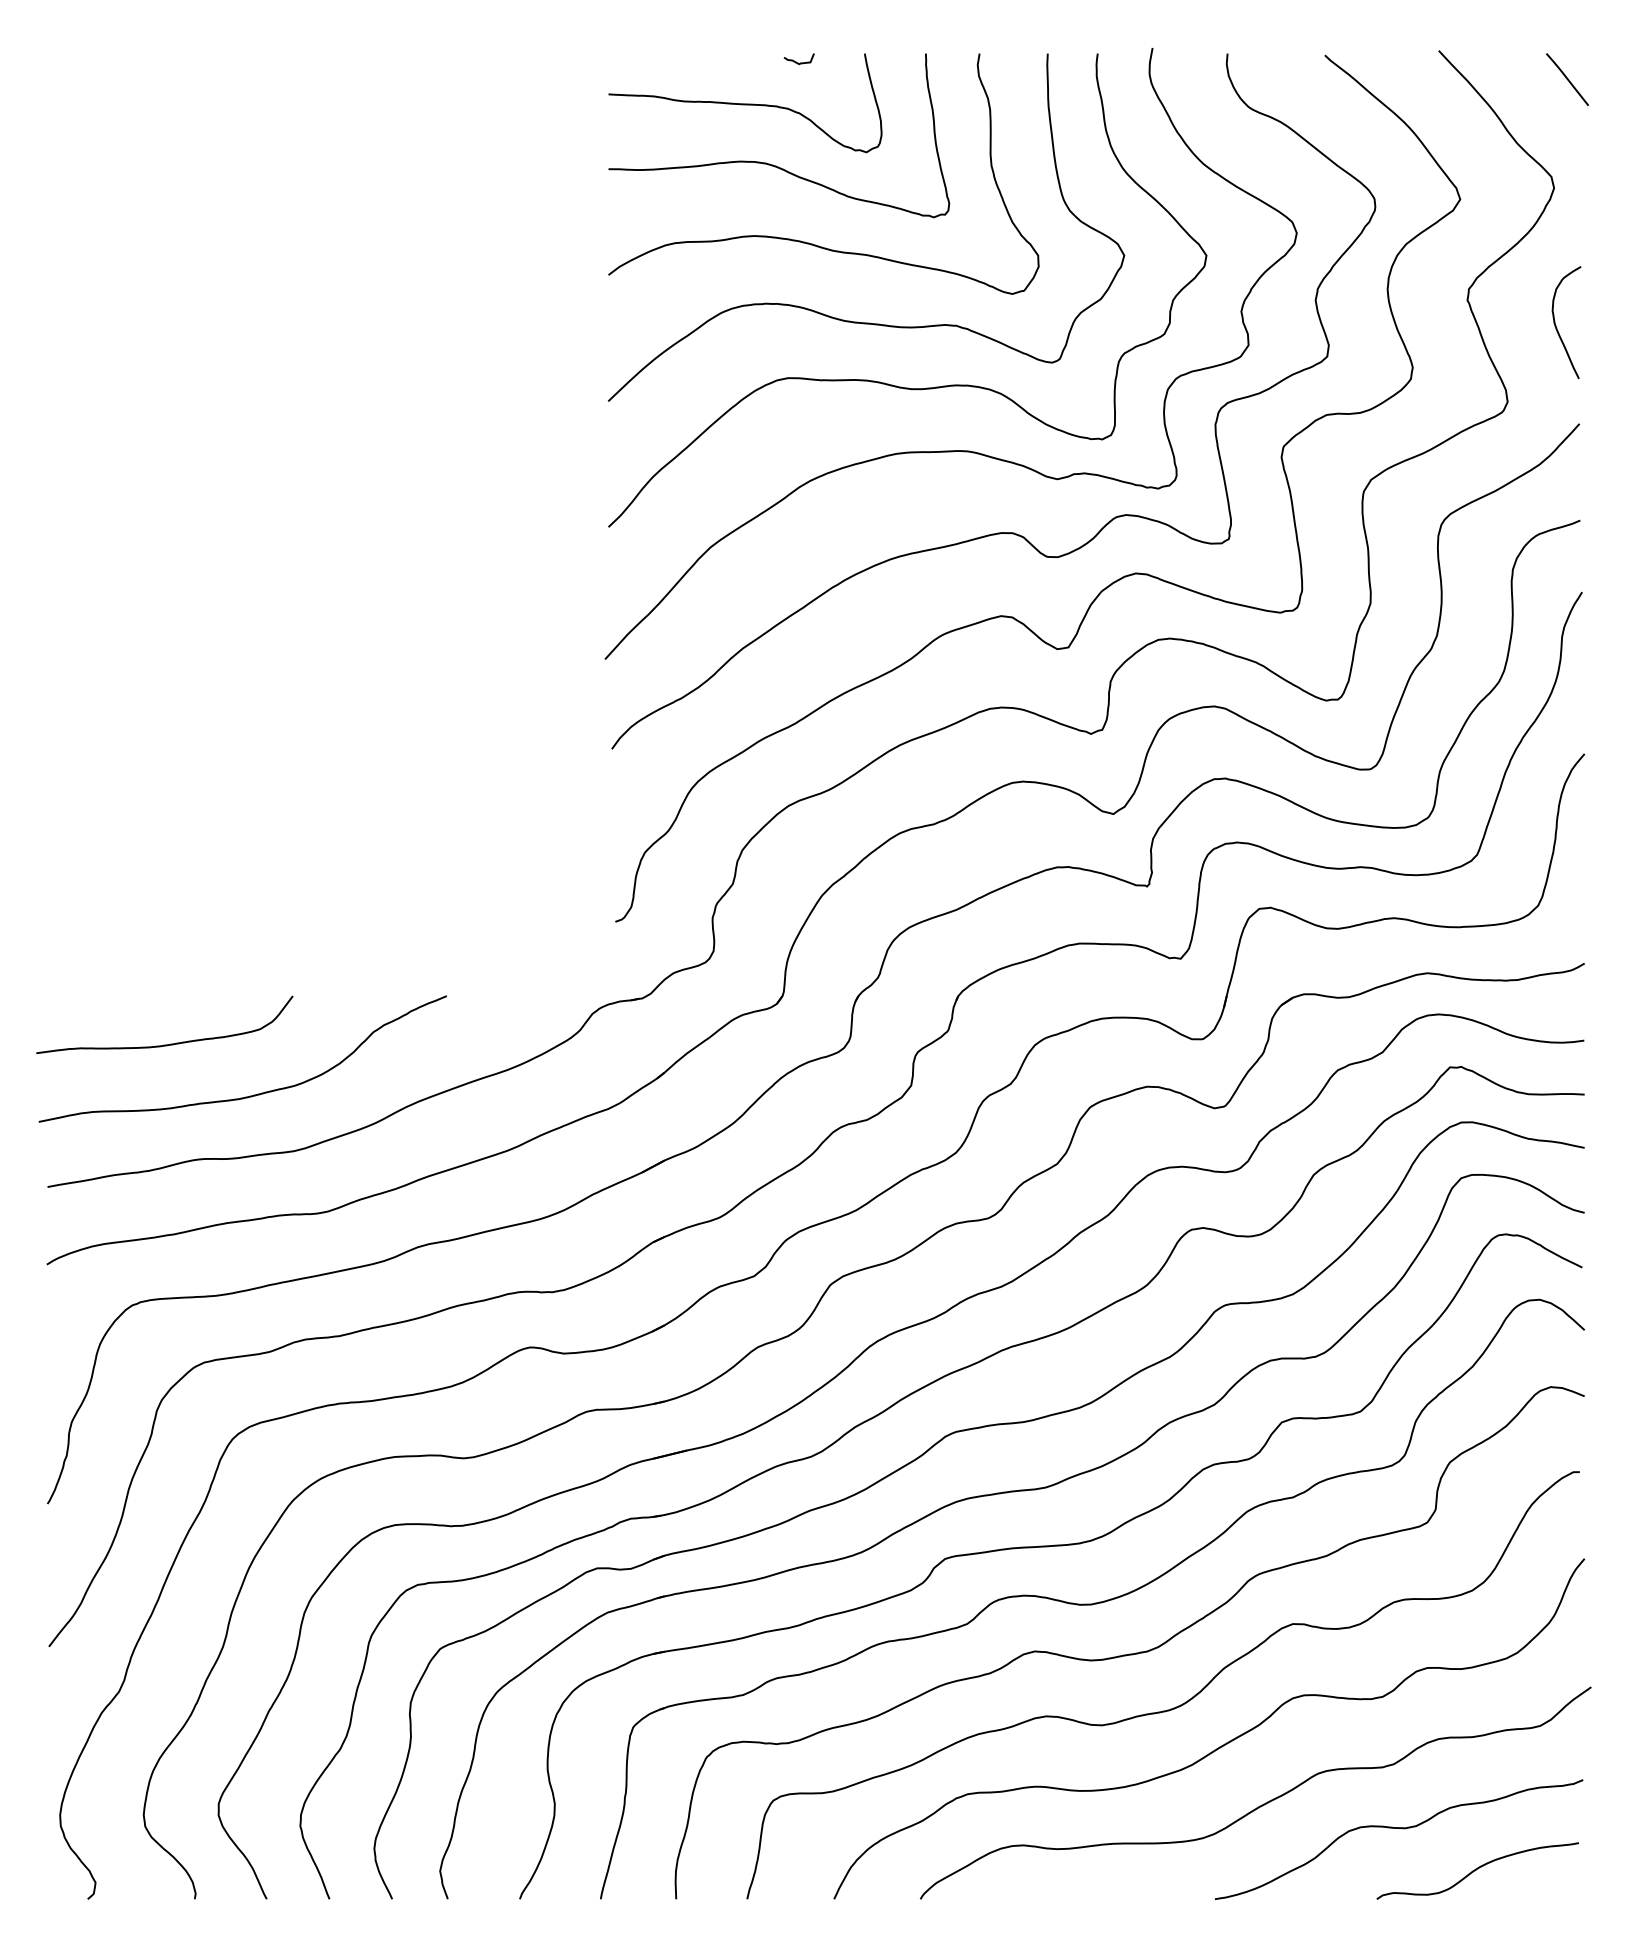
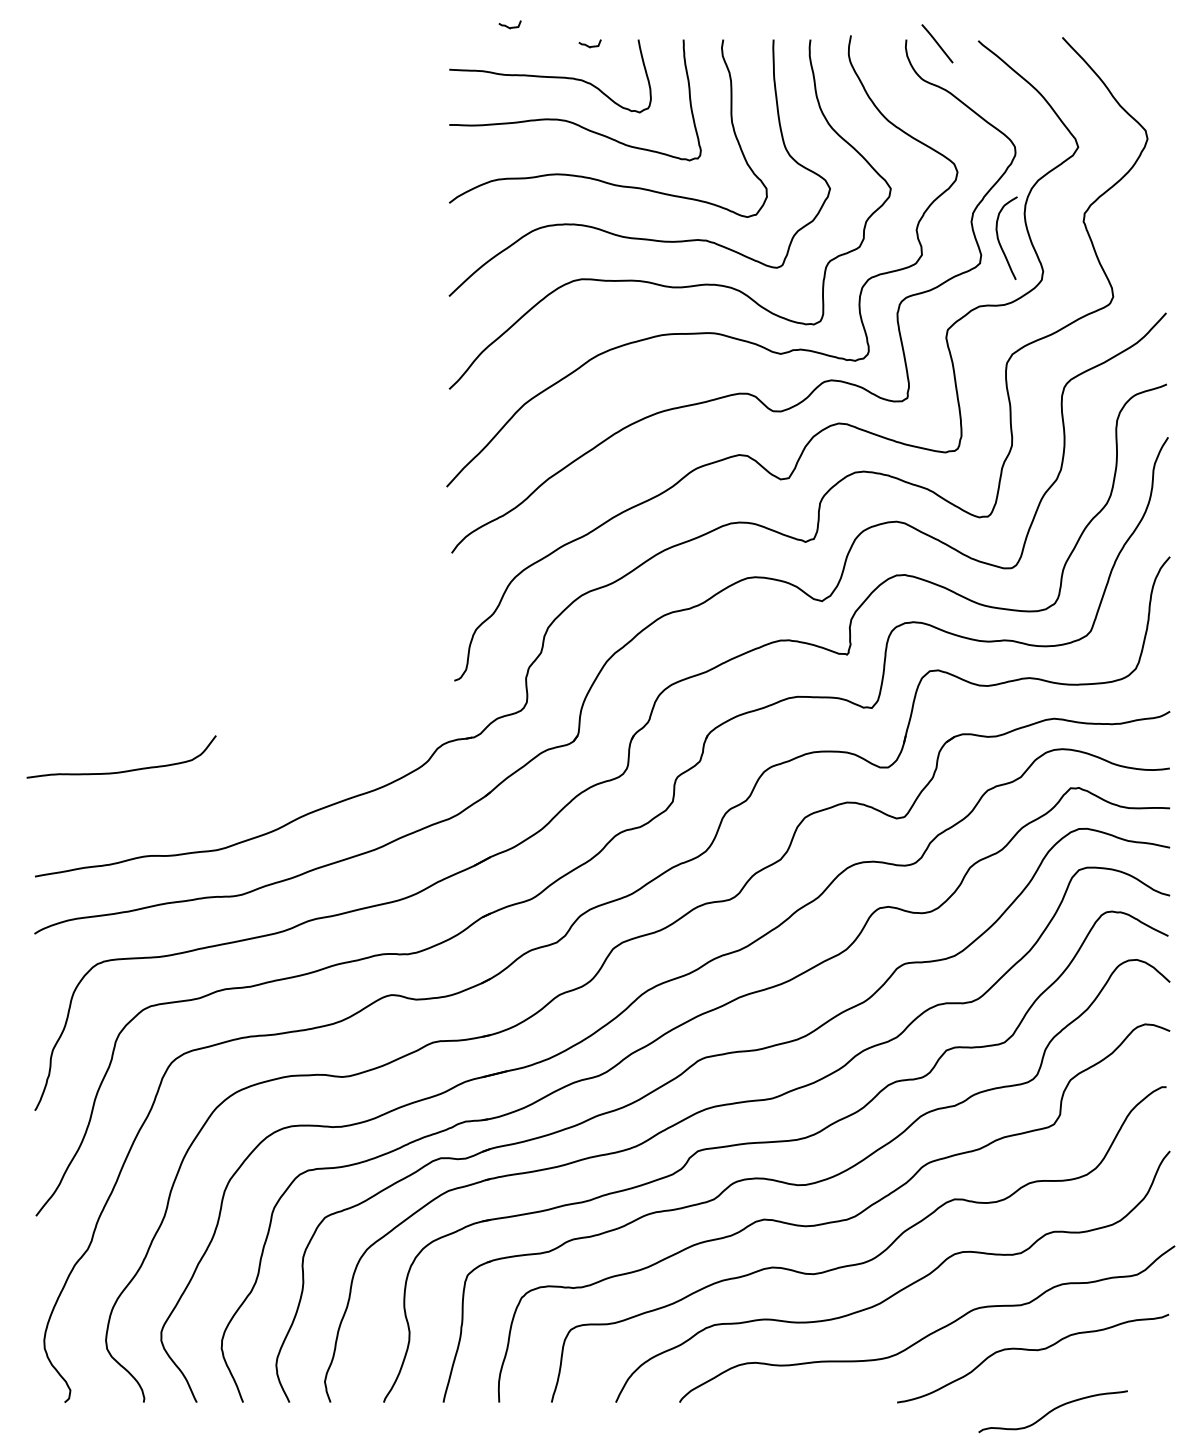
curve: (688, 35) -> (508, 26), added
line: (1567, 79) -> (937, 43), moved
curve: (1556, 324) -> (999, 239), moved
curve: (251, 1094) -> (185, 808), removed
curve: (1476, 1870) -> (1052, 1411), moved

